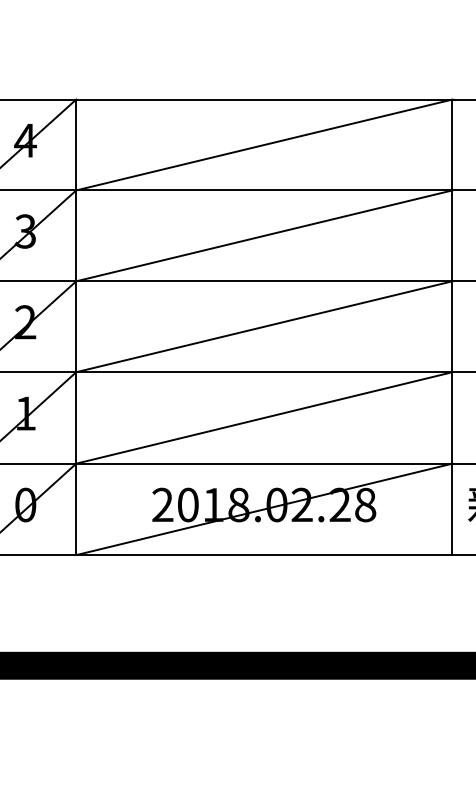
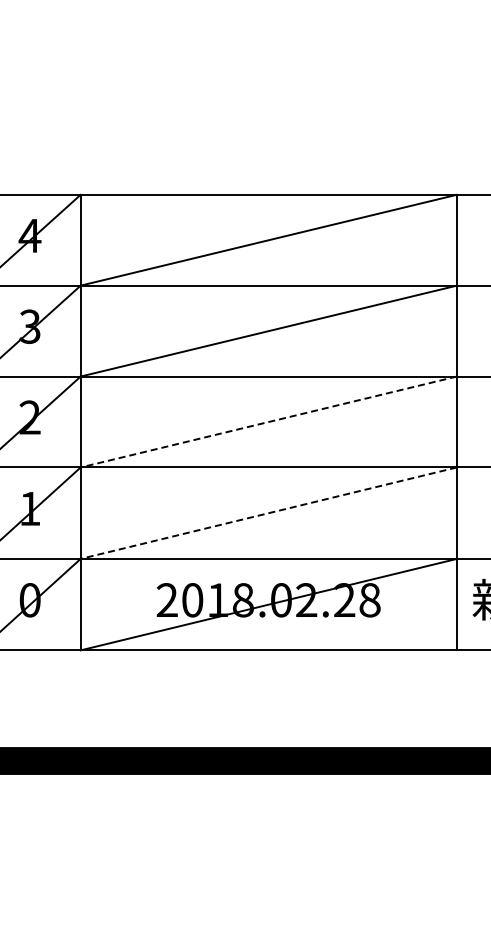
line: (264, 327) -> (268, 422), solid -> dashed
line: (264, 418) -> (268, 513), solid -> dashed

